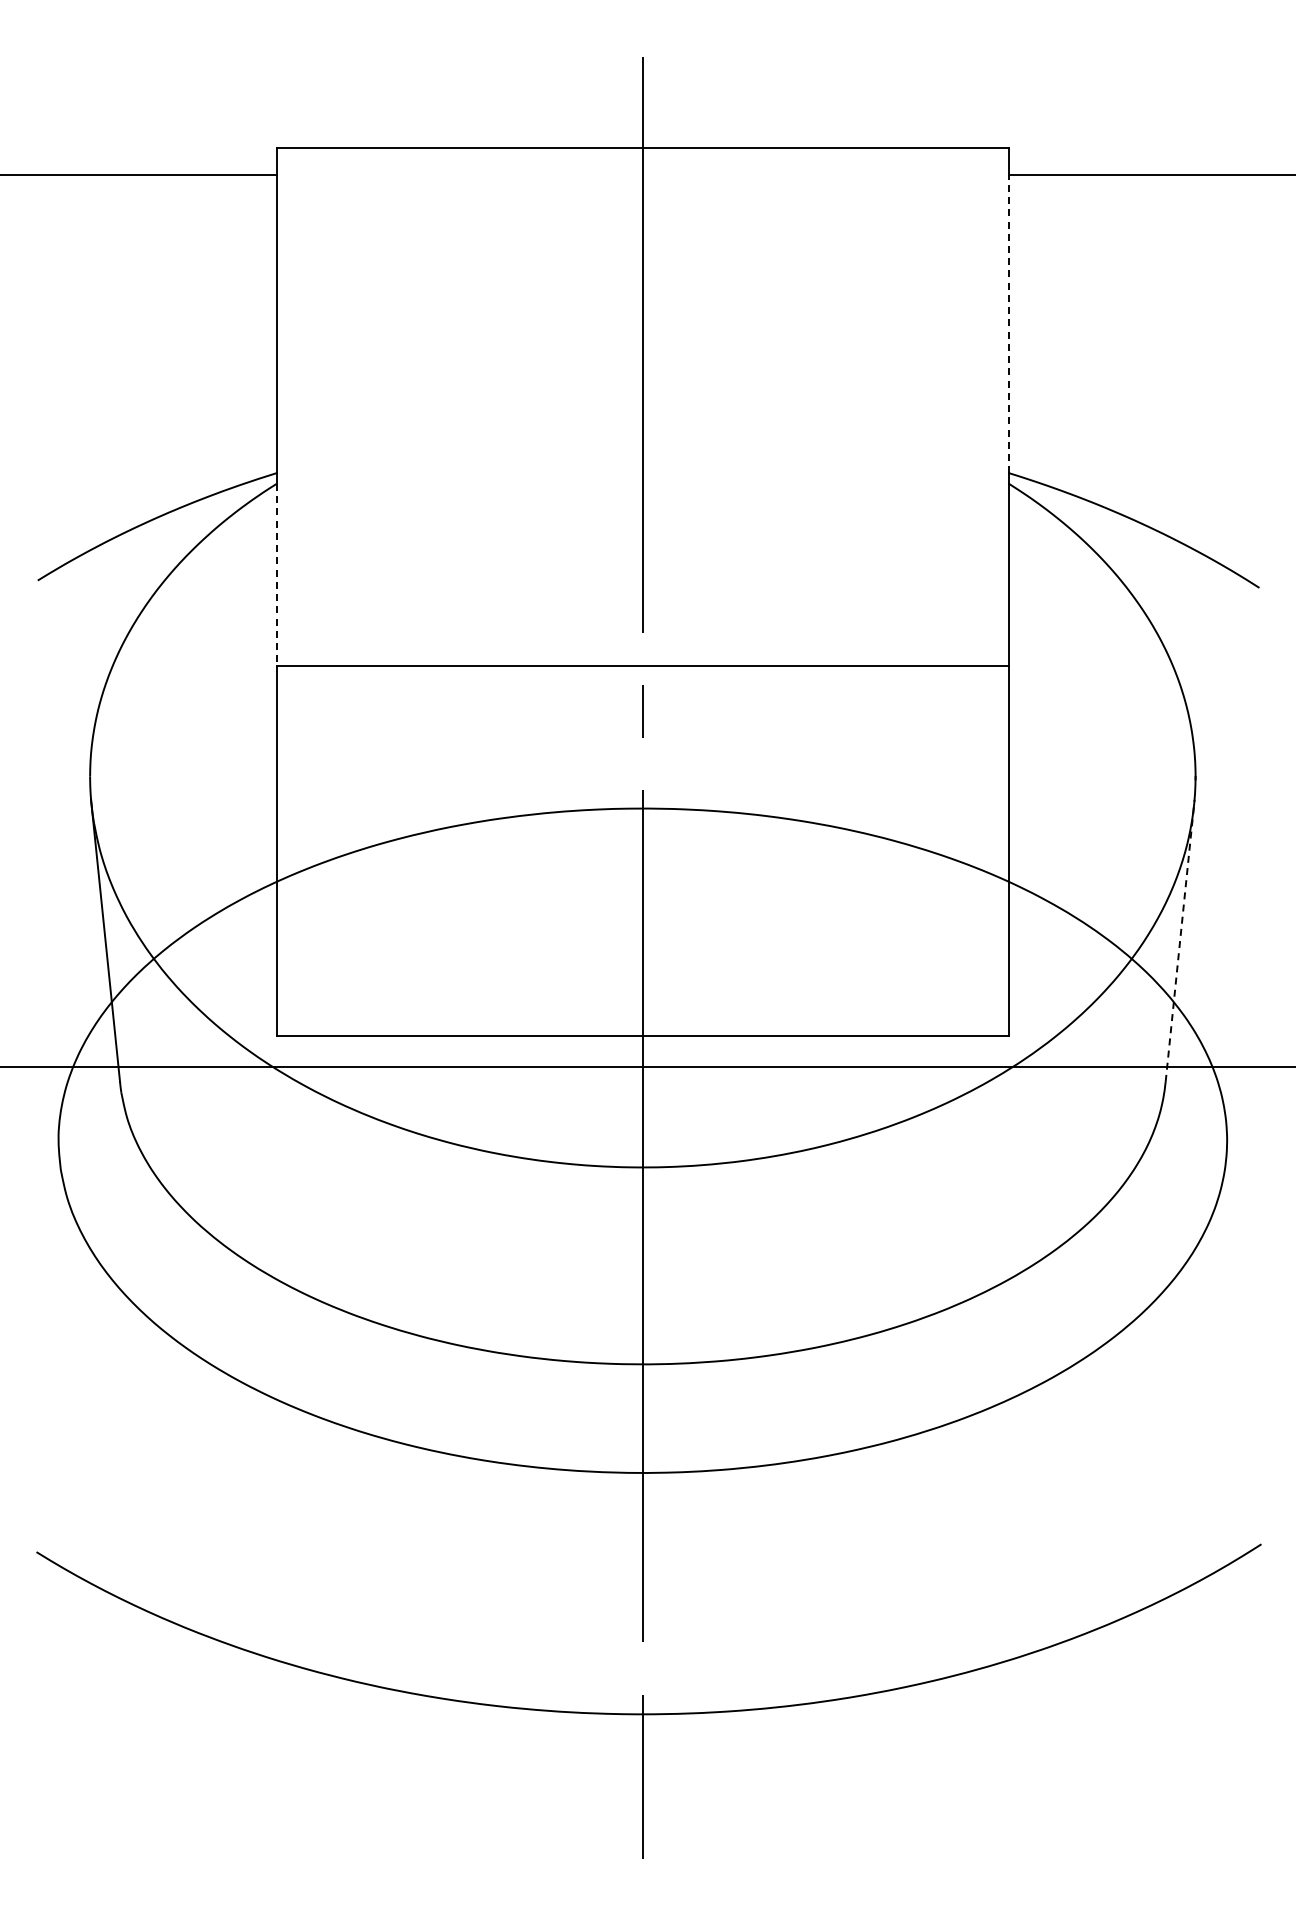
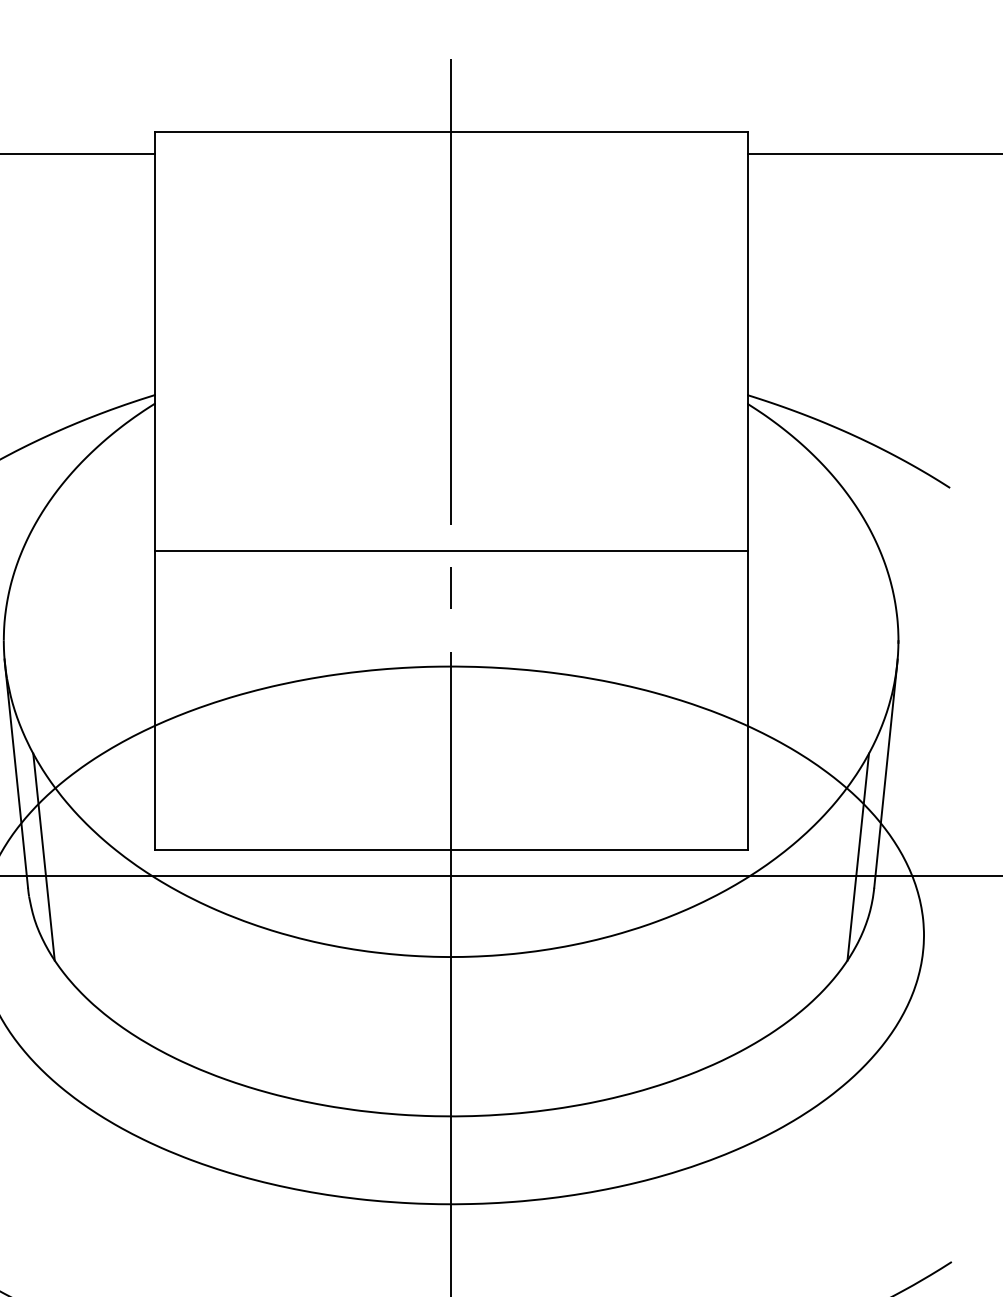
line: (1009, 323) -> (747, 274), dashed -> solid
line: (276, 574) -> (154, 477), dashed -> solid
line: (1180, 940) -> (886, 773), dashed -> solid
line: (139, 1043) -> (43, 856), added
line: (1145, 1043) -> (857, 856), added

